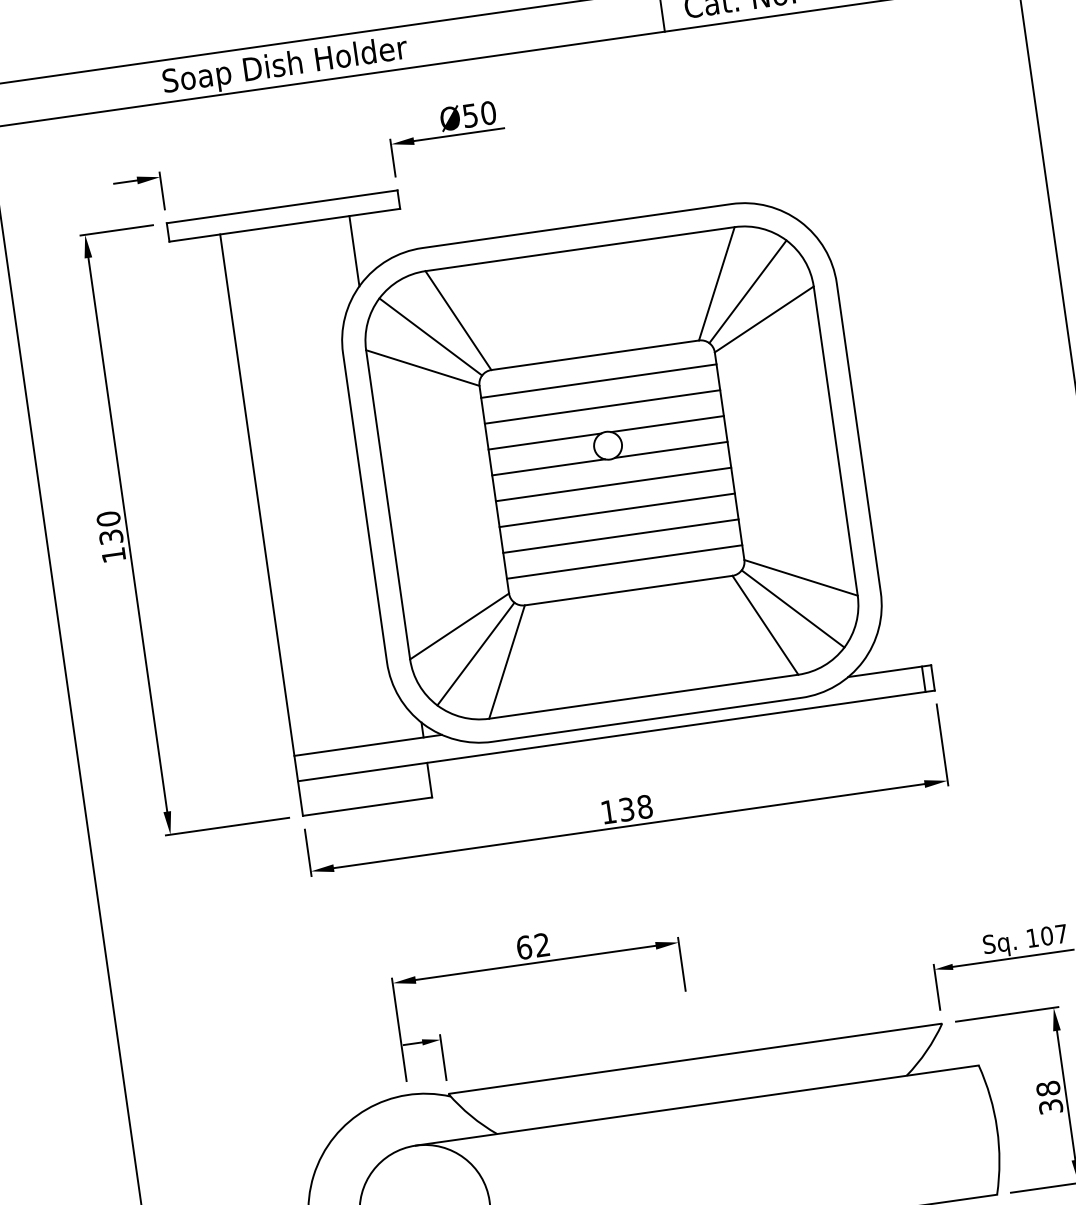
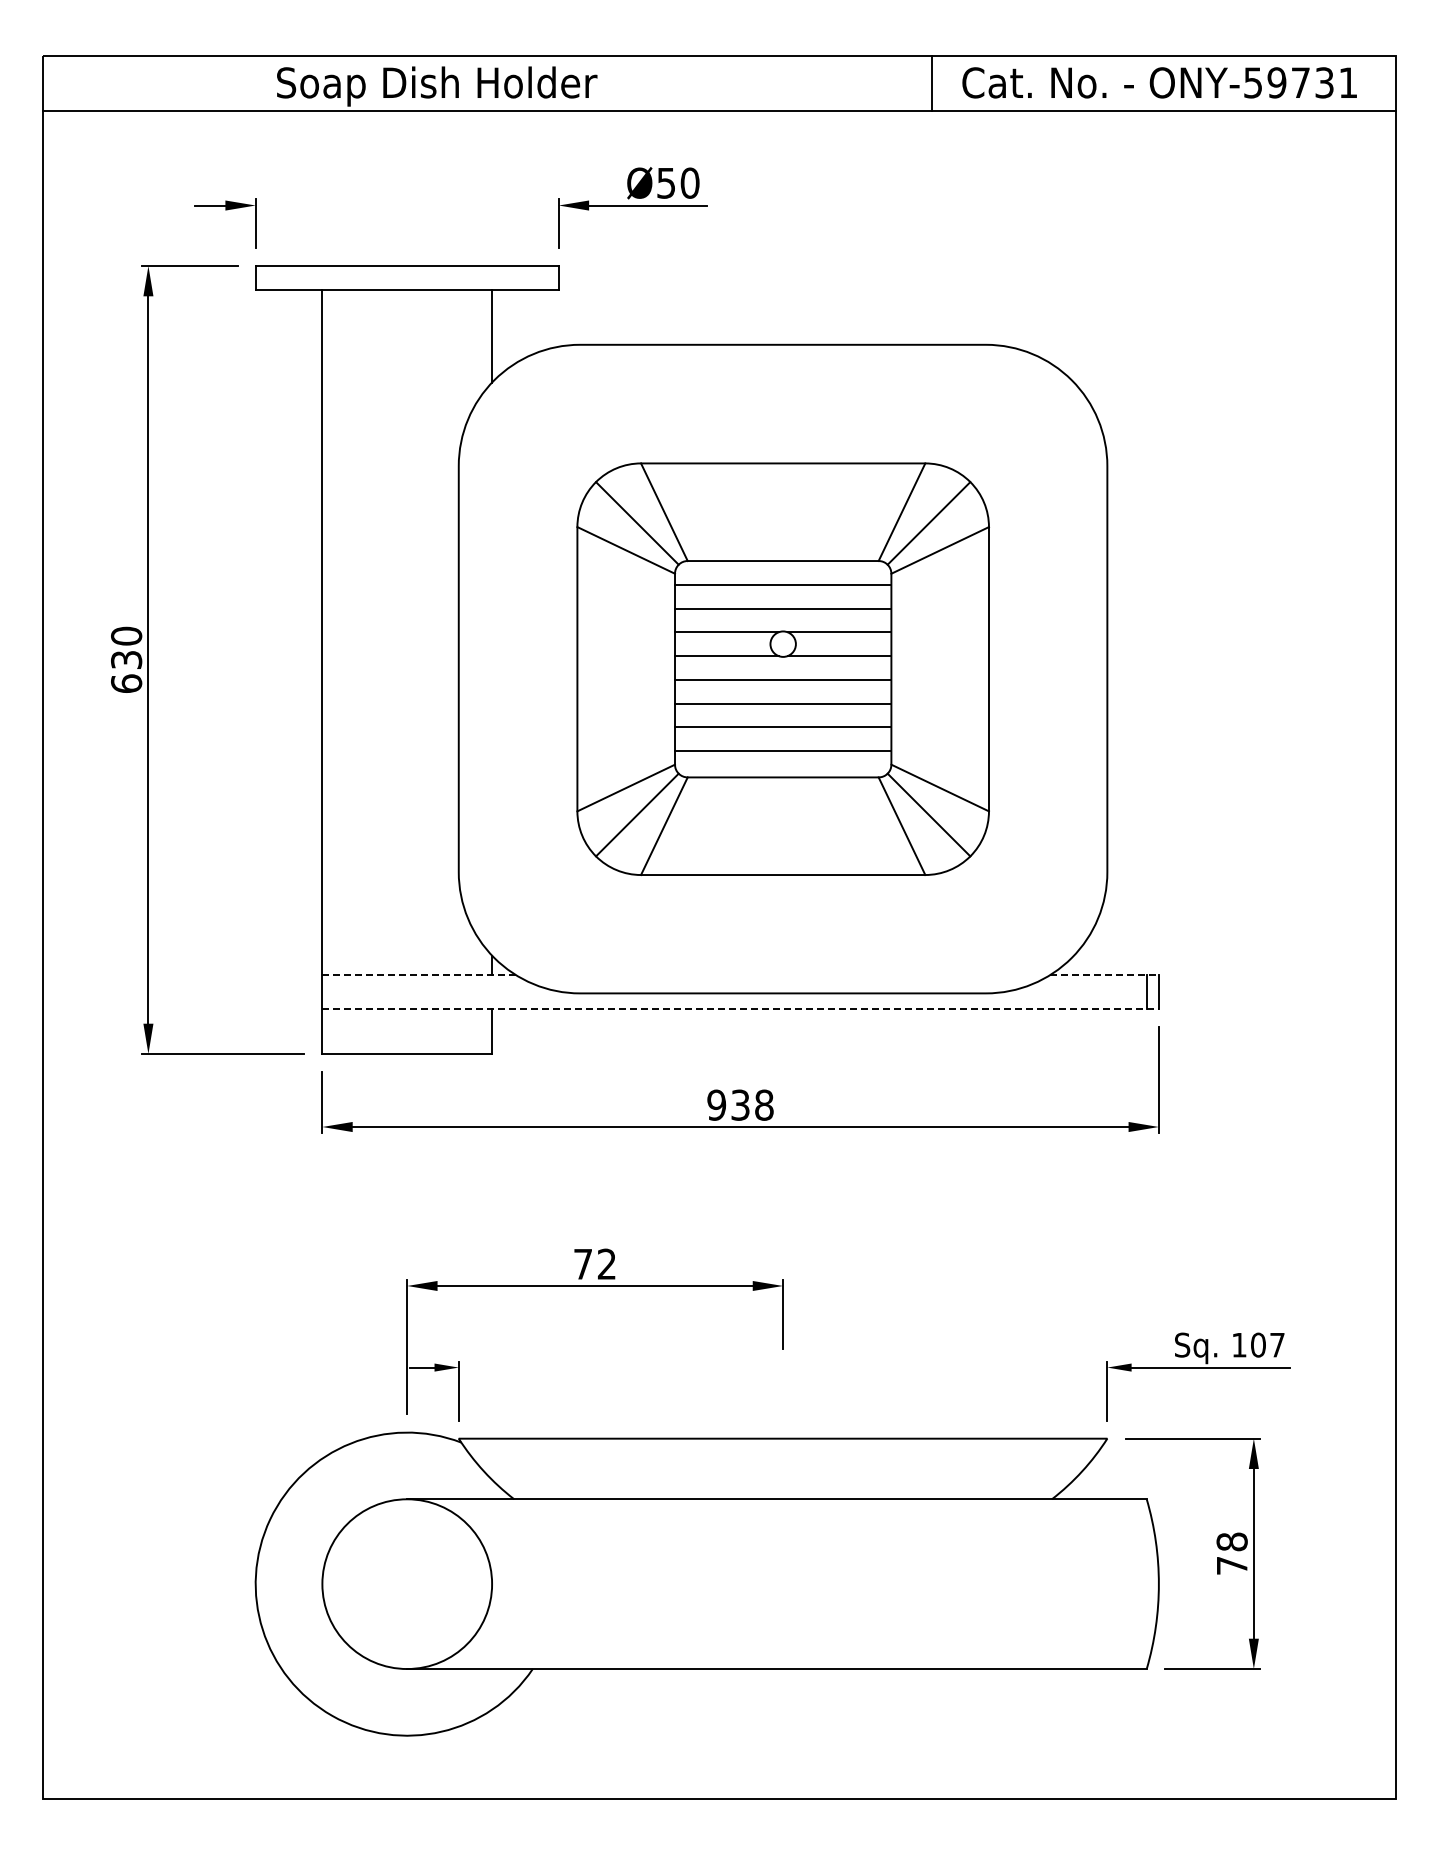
part: (612, 473) -> (783, 669), size x0.7
text: (113, 555) -> (126, 683), 130 -> 630
line: (889, 671) -> (1104, 975), solid -> dashed
line: (617, 735) -> (741, 1008), solid -> dashed
line: (368, 745) -> (419, 975), solid -> dashed
text: (608, 811) -> (716, 1104), 138 -> 938
text: (524, 947) -> (583, 1263), 62 -> 72
text: (1050, 1106) -> (1231, 1565), 38 -> 78

